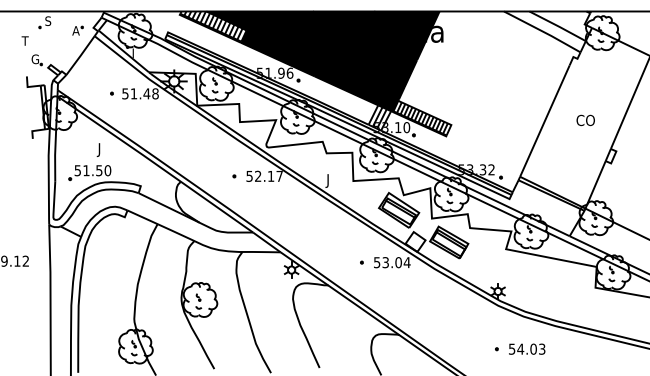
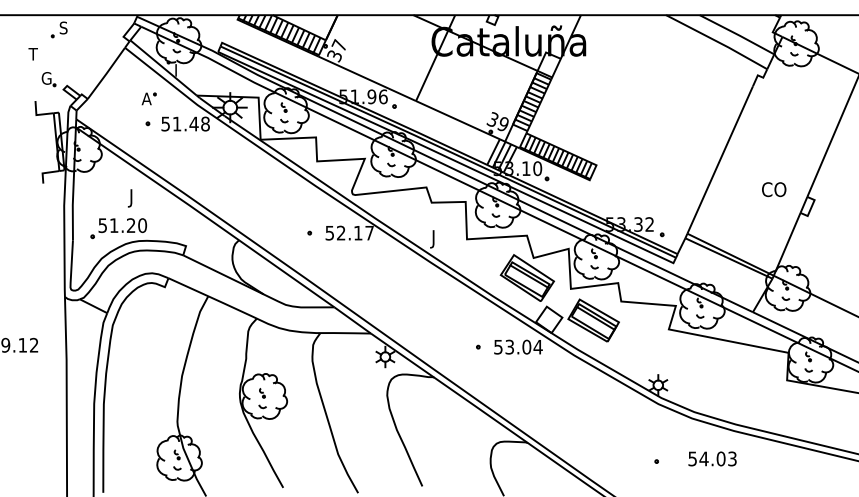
part: (77, 30) -> (148, 98), moved
fill: (322, 61) -> (426, 81), removed
text: (585, 120) -> (773, 189), moved
text: (99, 170) -> (131, 225), 51.50 -> 51.20
text: (527, 348) -> (713, 458), moved

